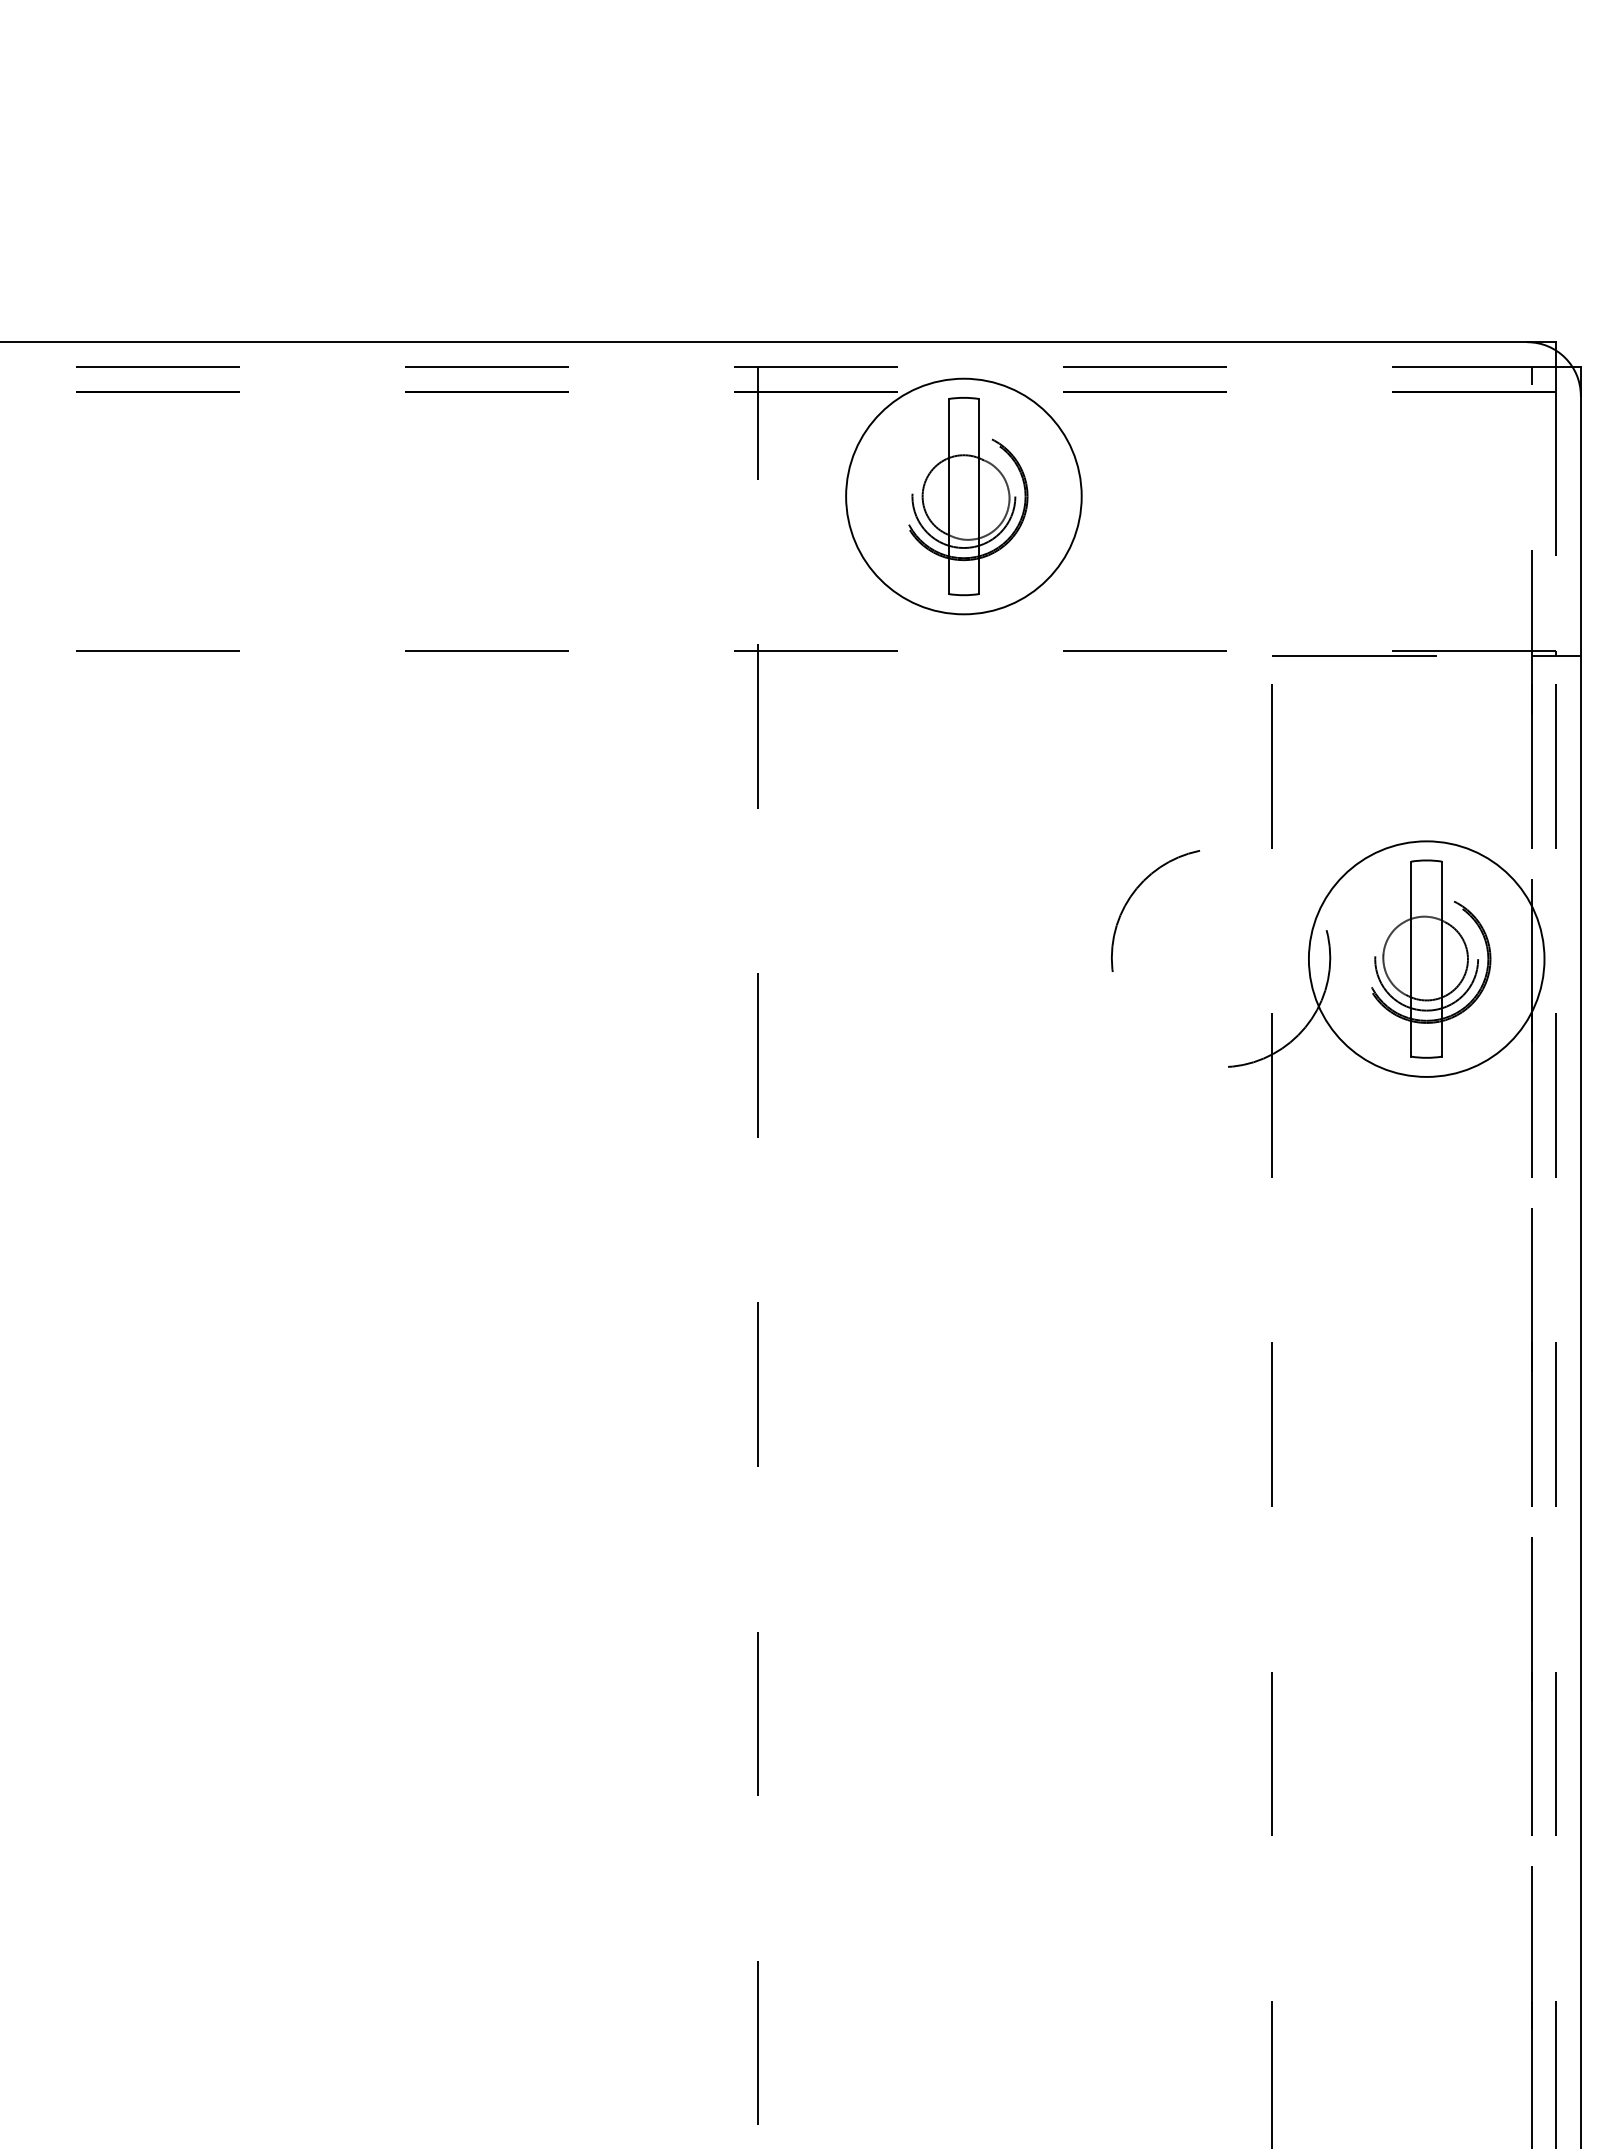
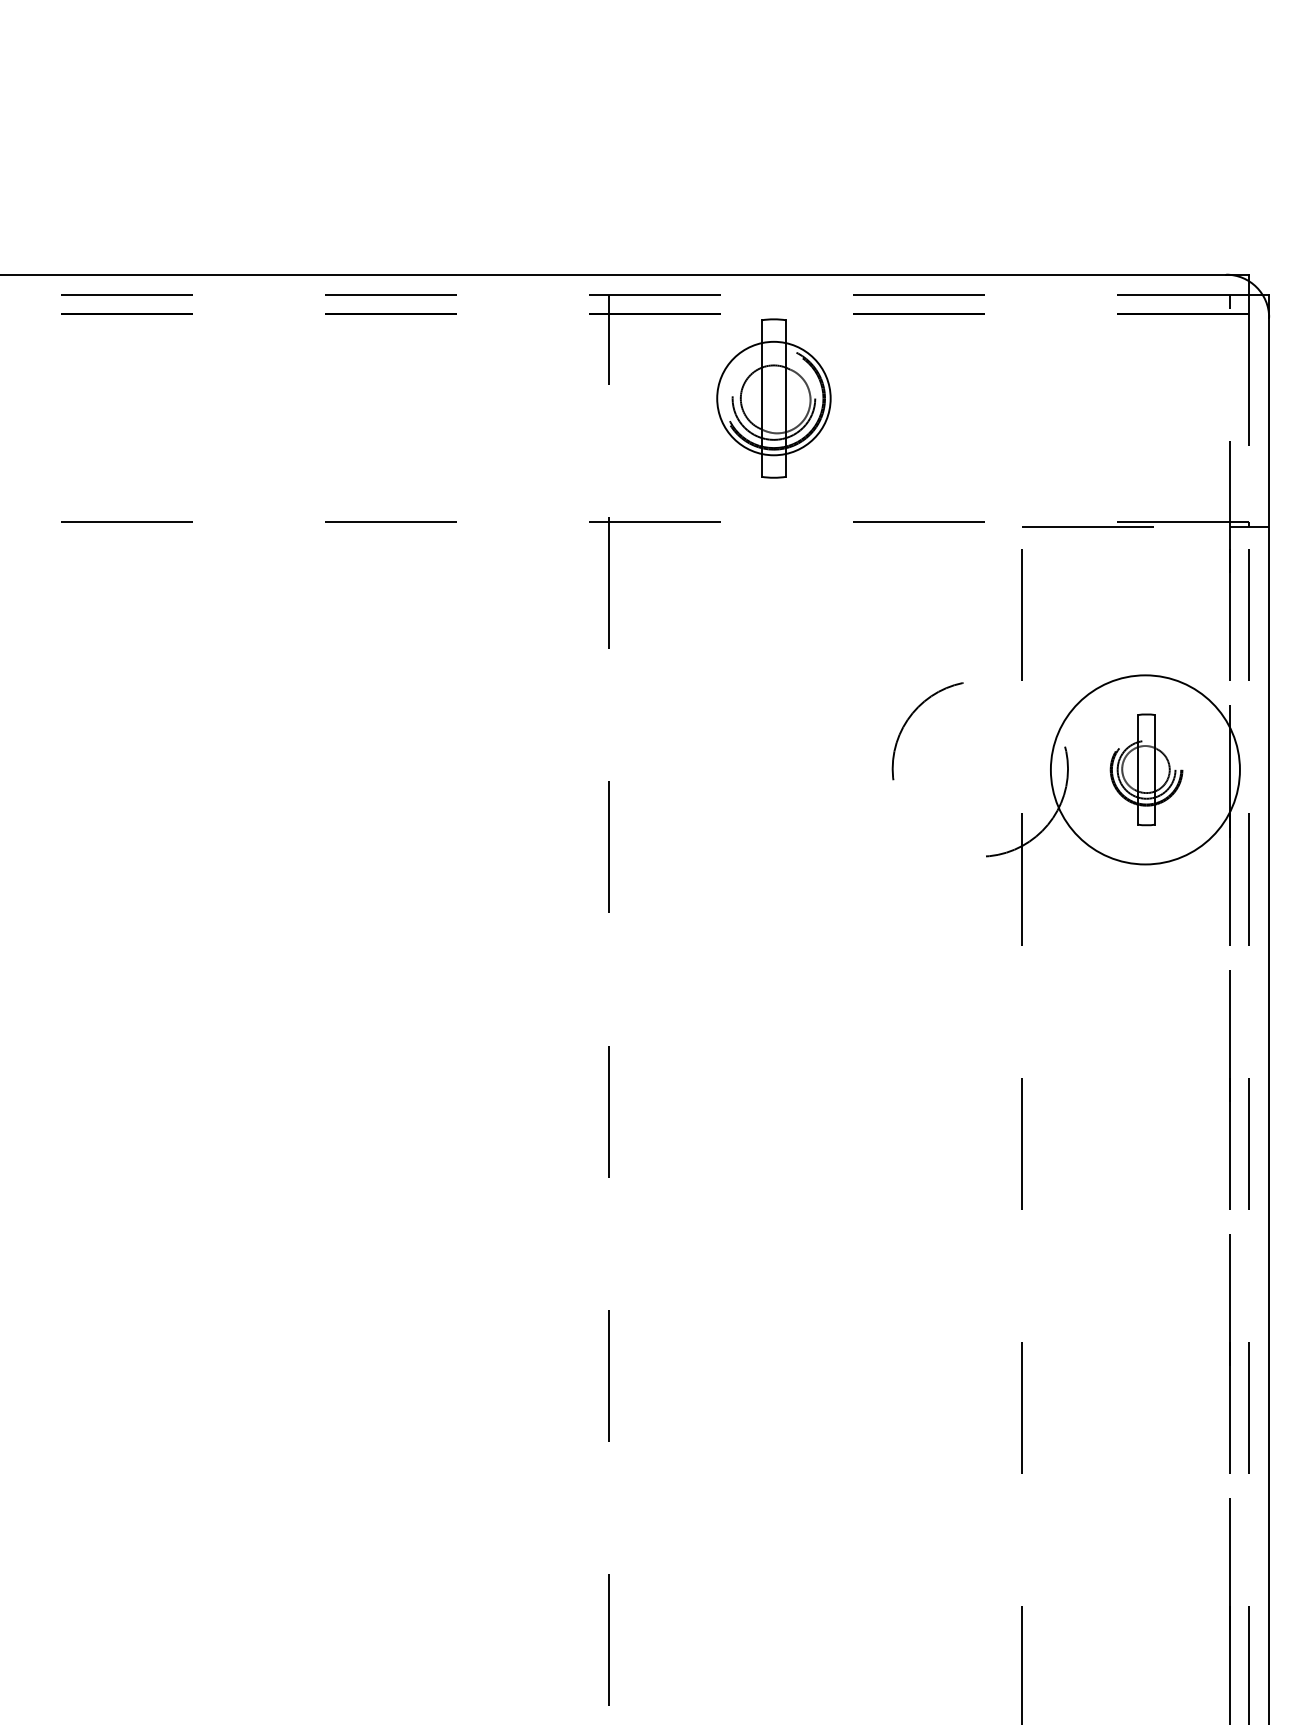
circle: (963, 496) -> (773, 398), size x0.6
part: (1431, 958) -> (1149, 769), size x0.7

